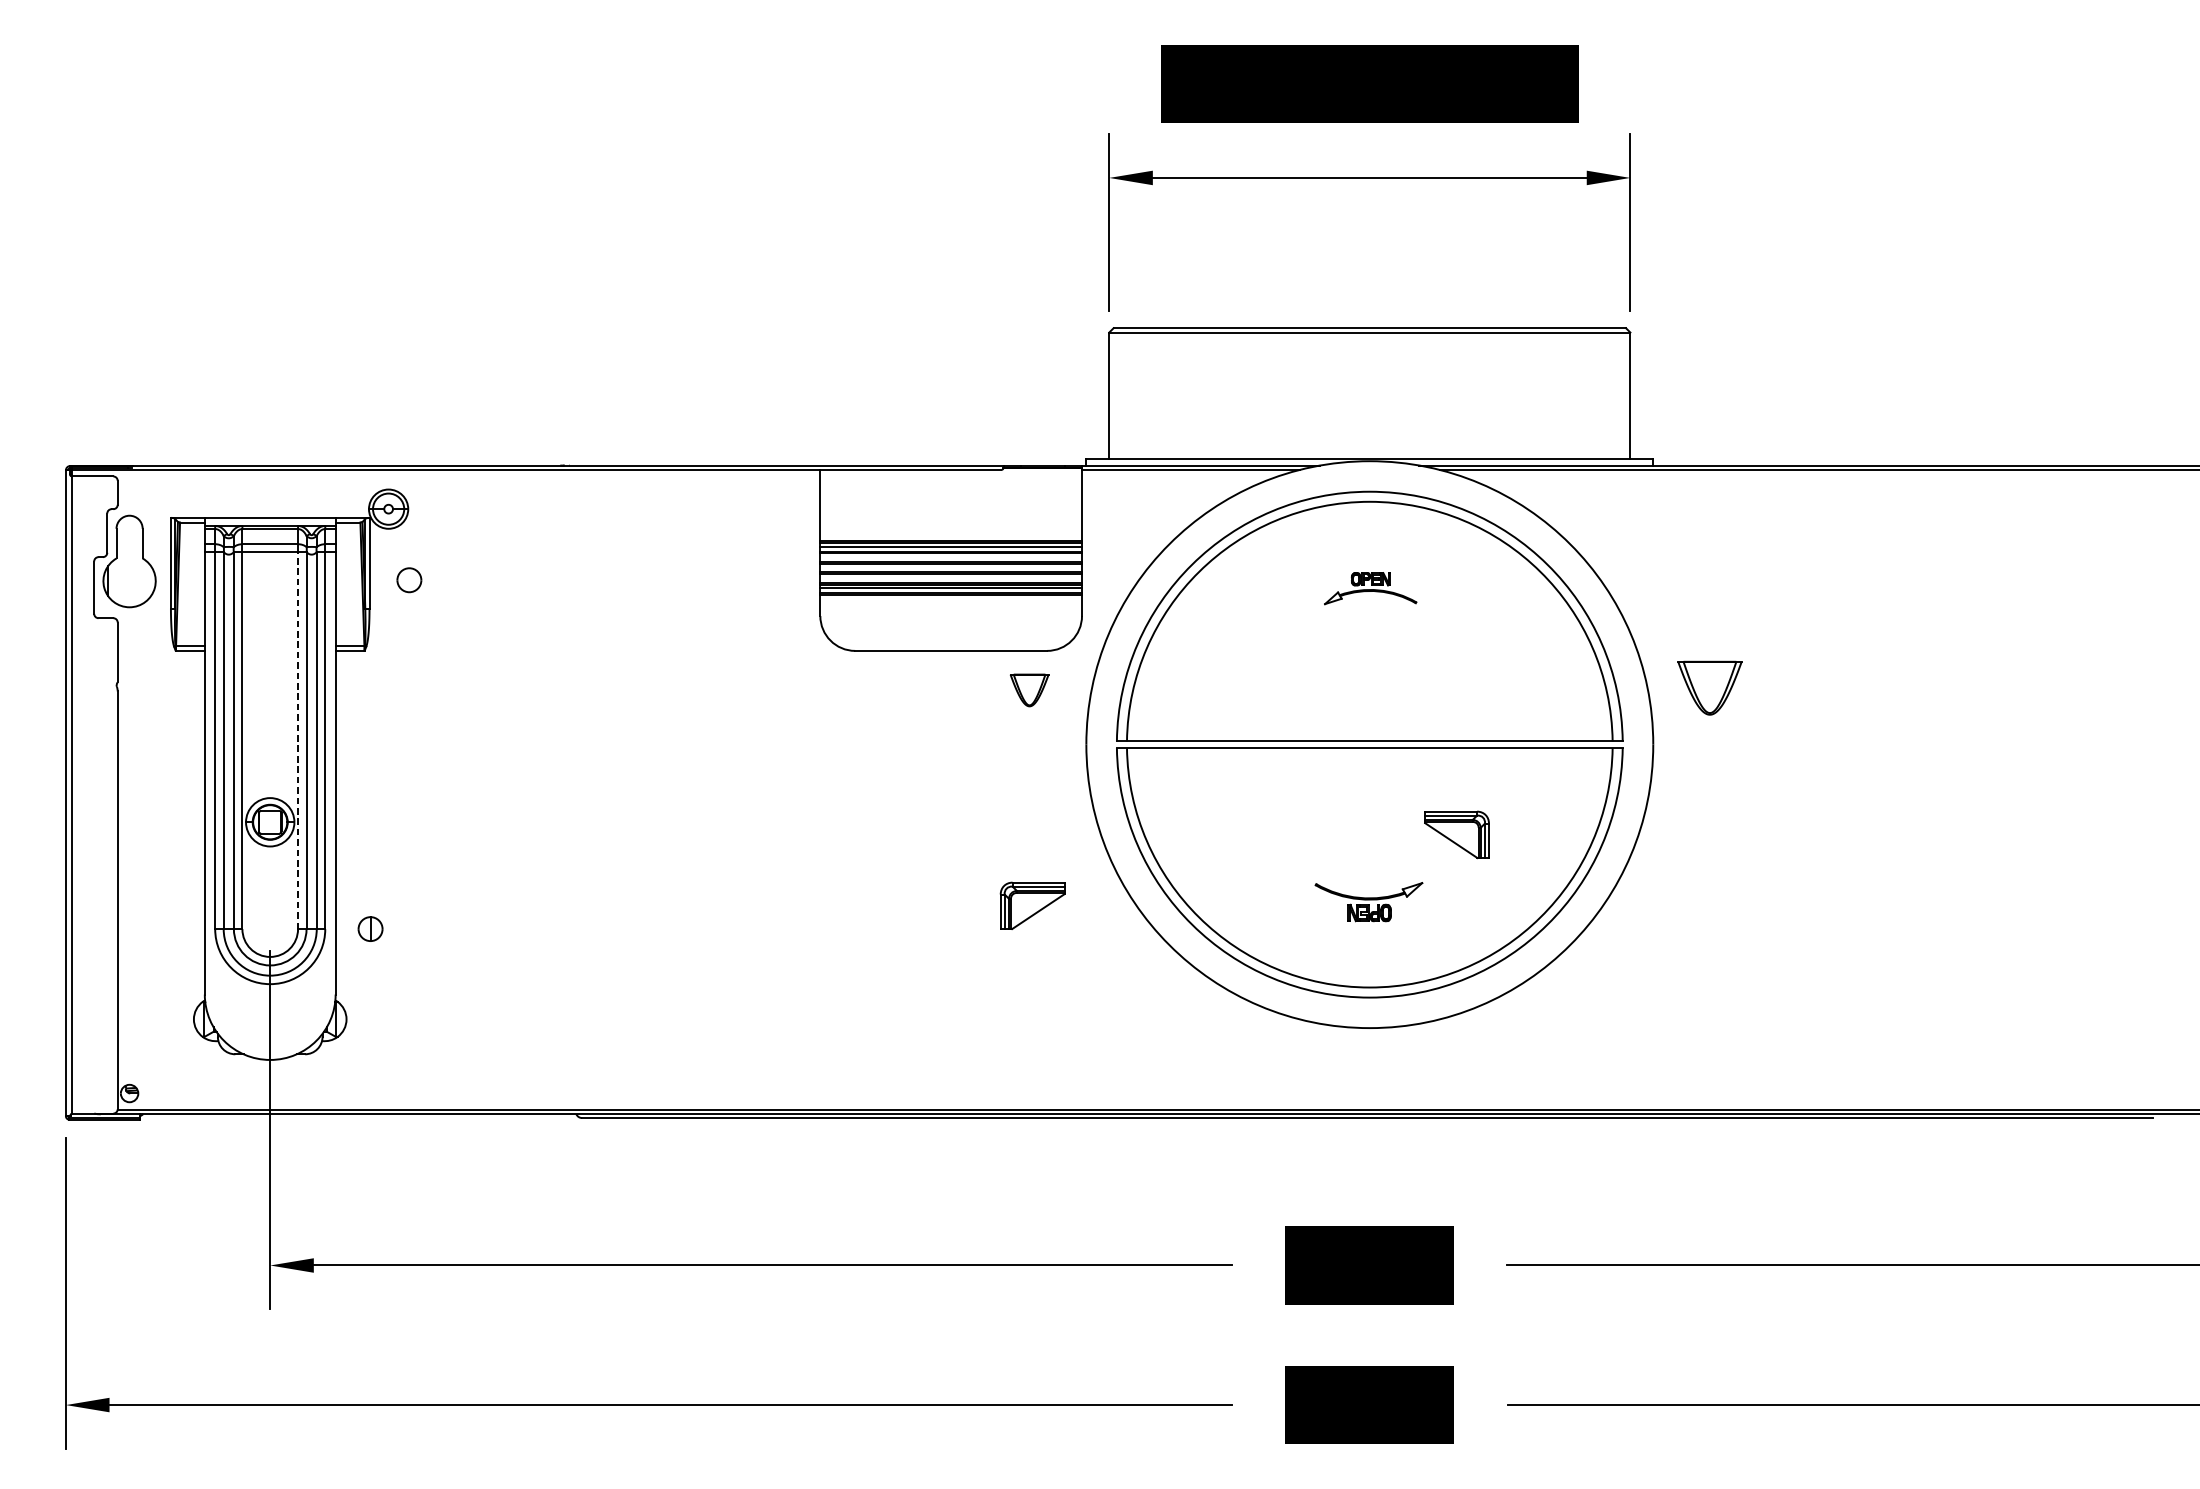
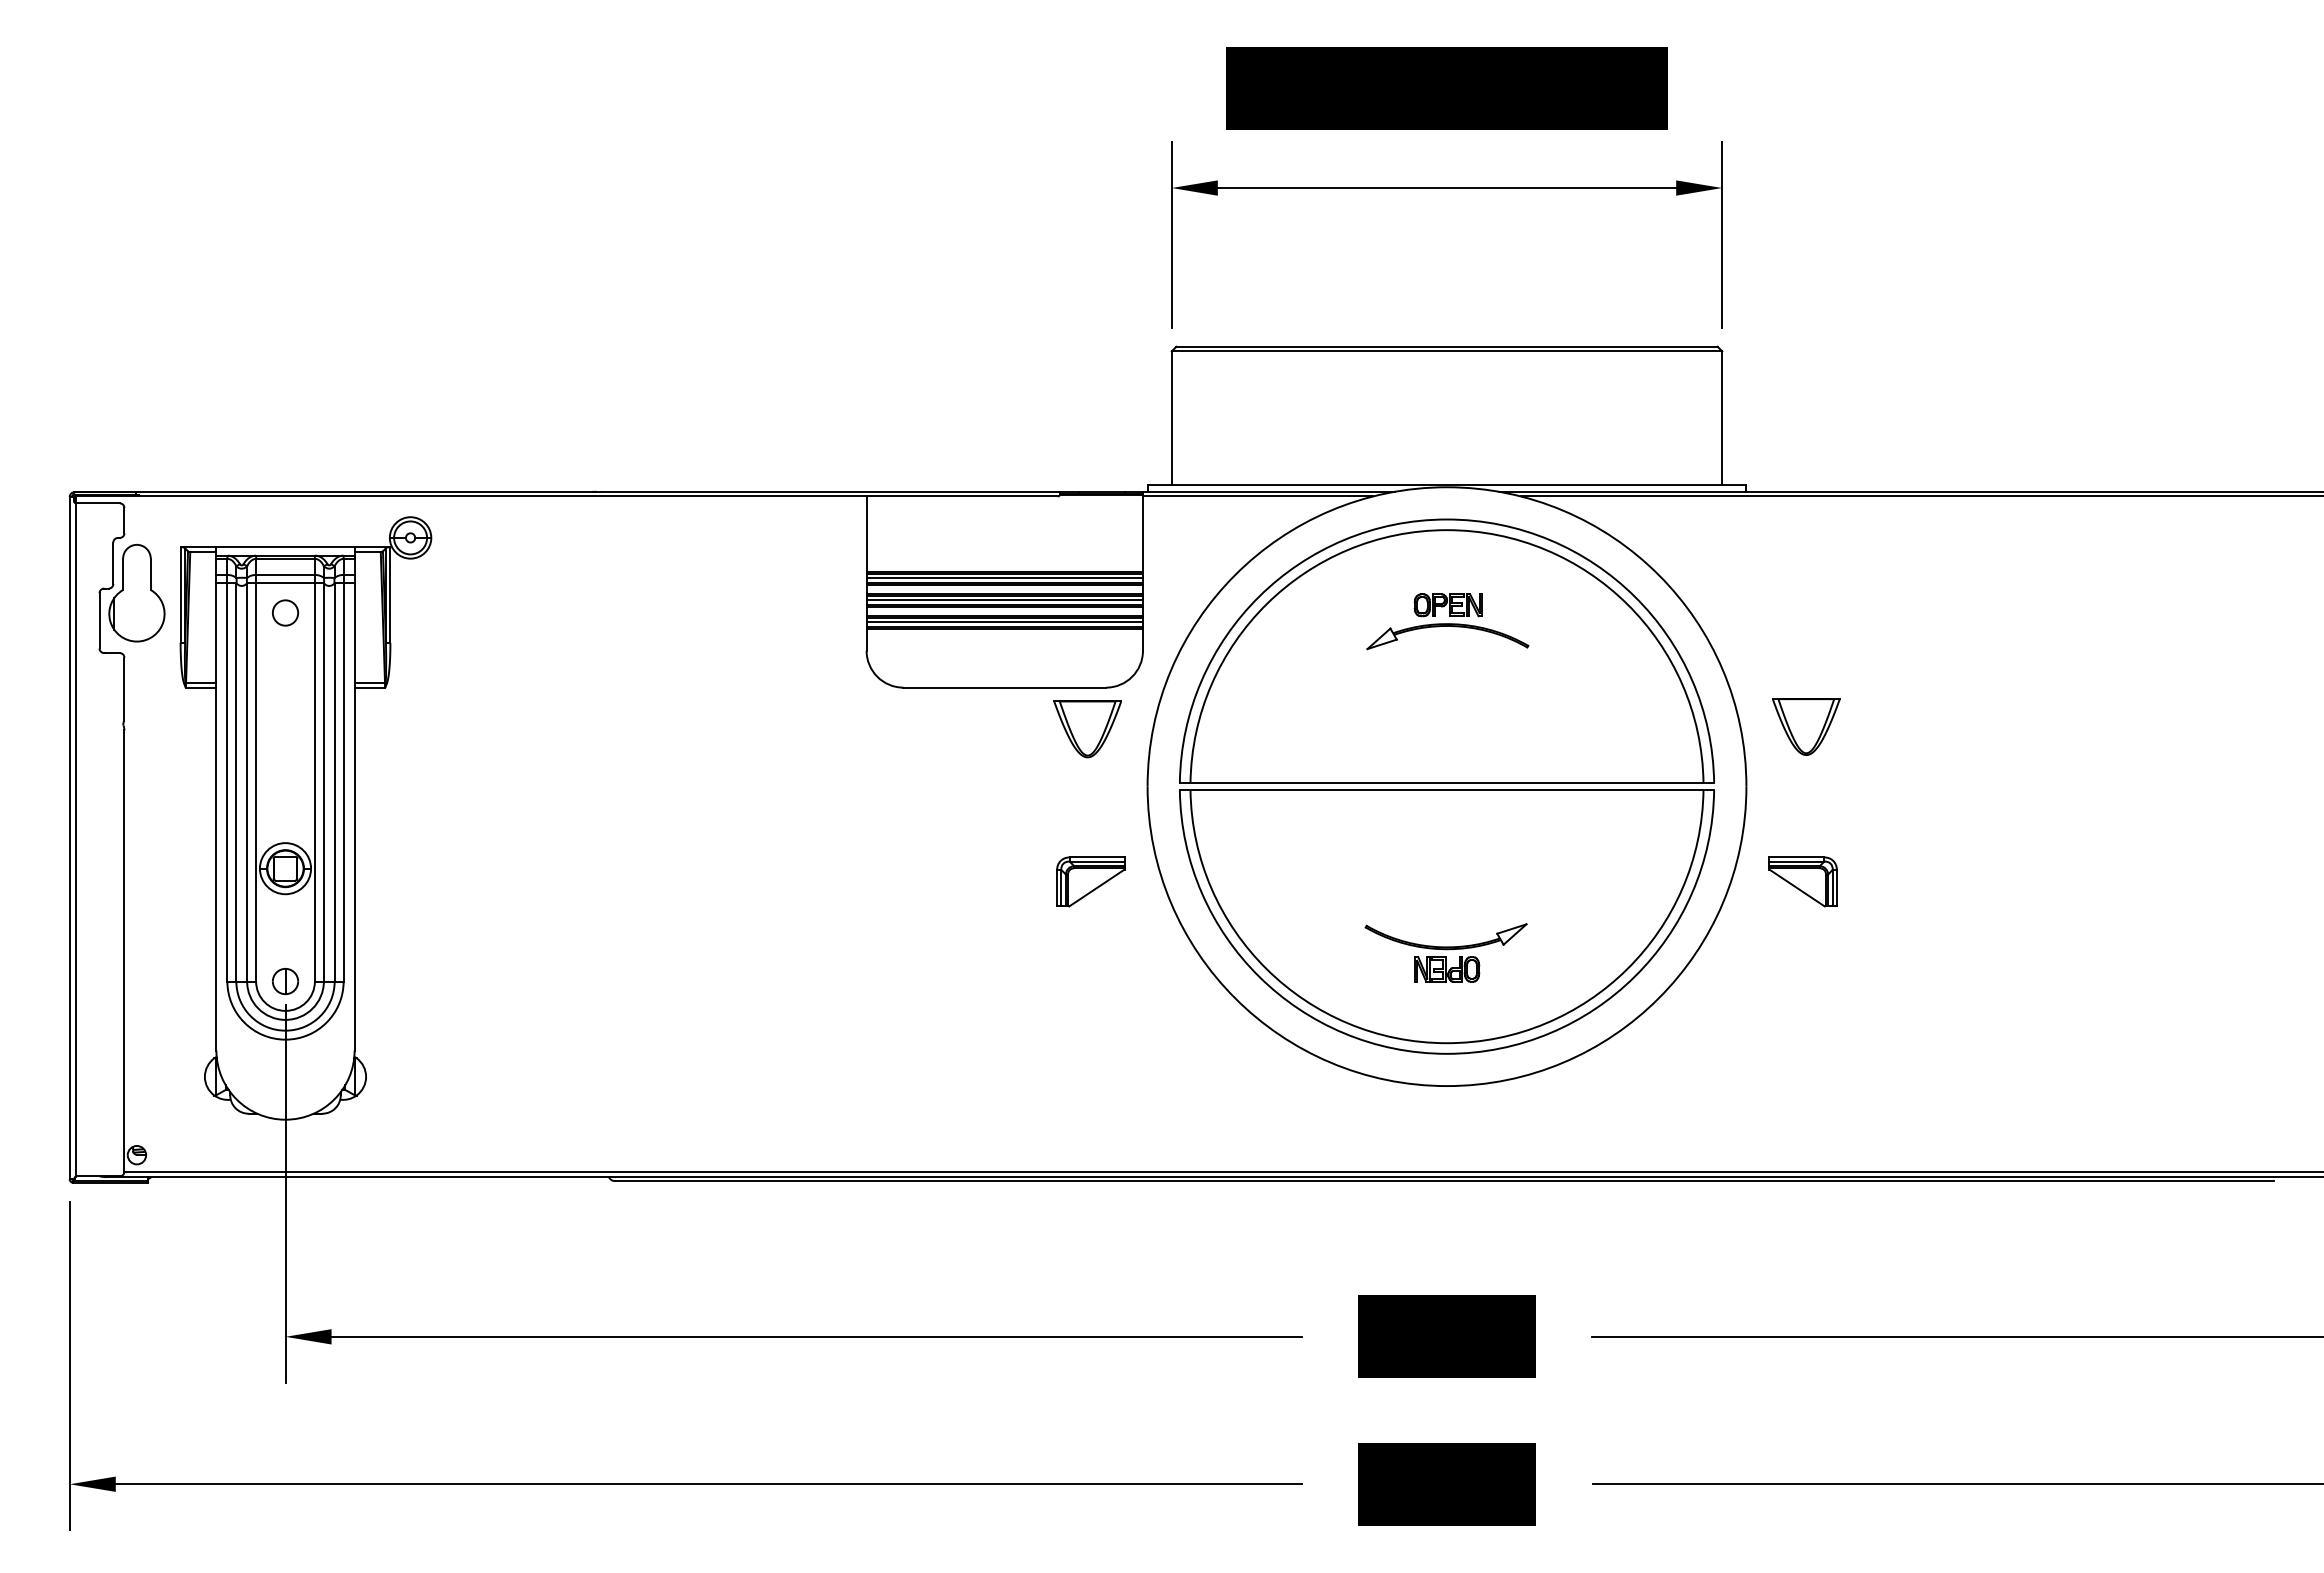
line: (950, 567) -> (1004, 599), added
part: (409, 579) -> (285, 612), moved
part: (1370, 588) -> (1447, 621), size x1.67
part: (1029, 690) -> (1087, 729), size x1.67
line: (297, 739) -> (314, 781), dashed -> solid
part: (1456, 834) -> (1802, 881), moved
part: (1368, 901) -> (1445, 952), size x1.43
part: (1032, 905) -> (1090, 881), moved
part: (370, 929) -> (285, 981), moved

